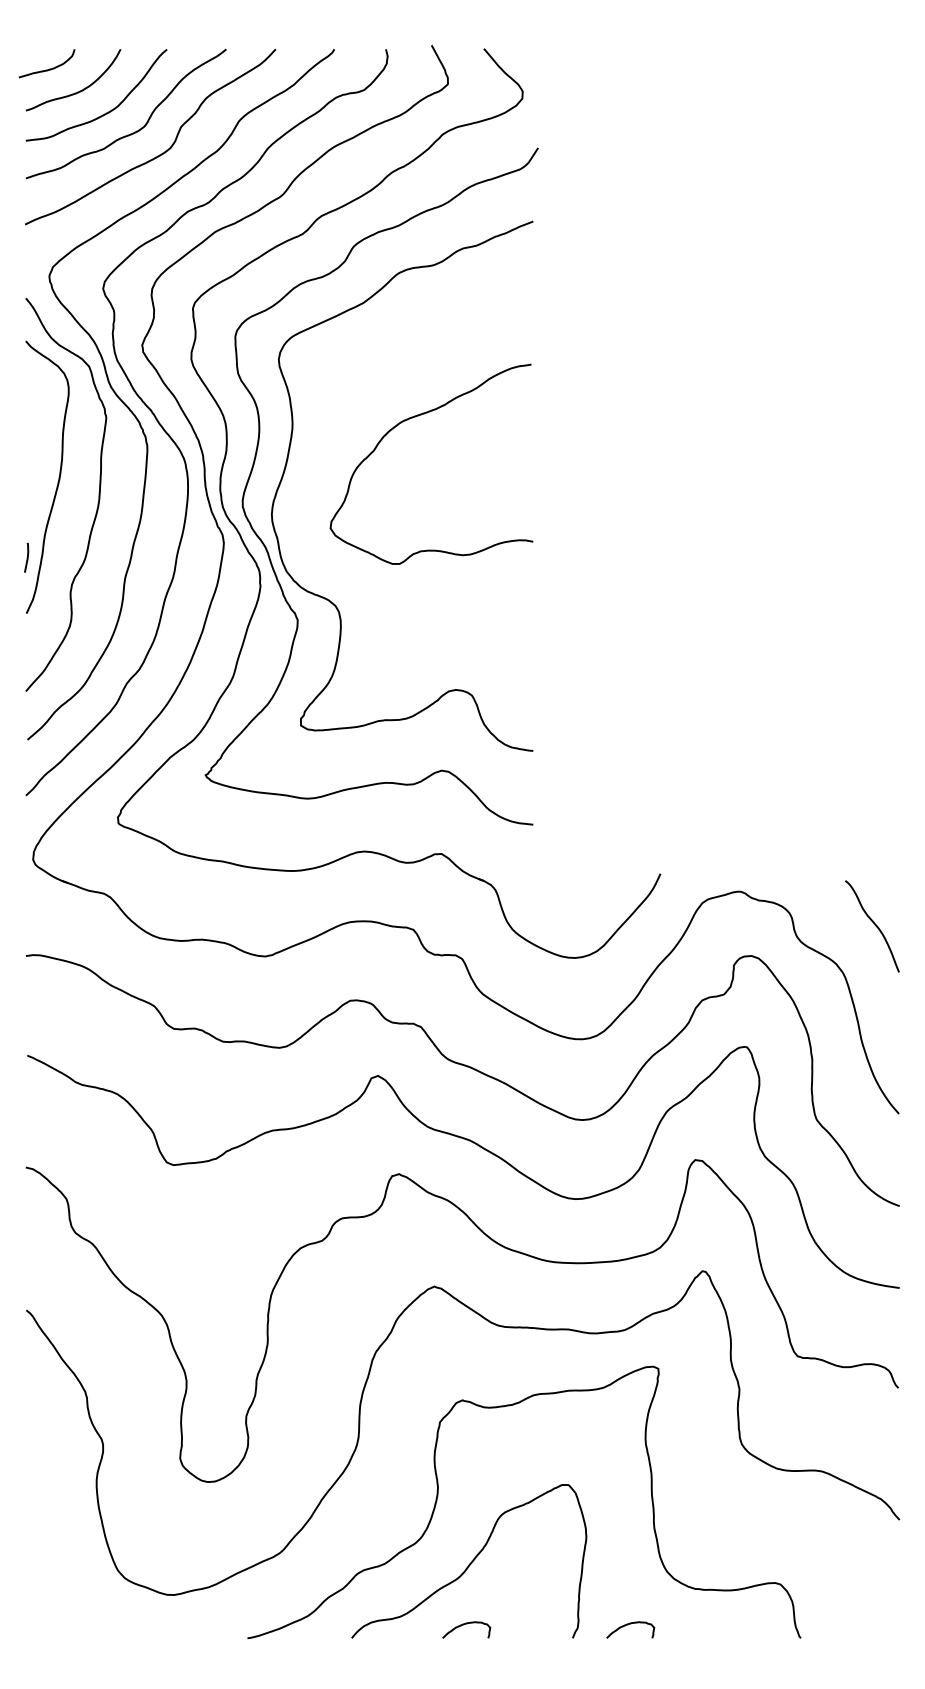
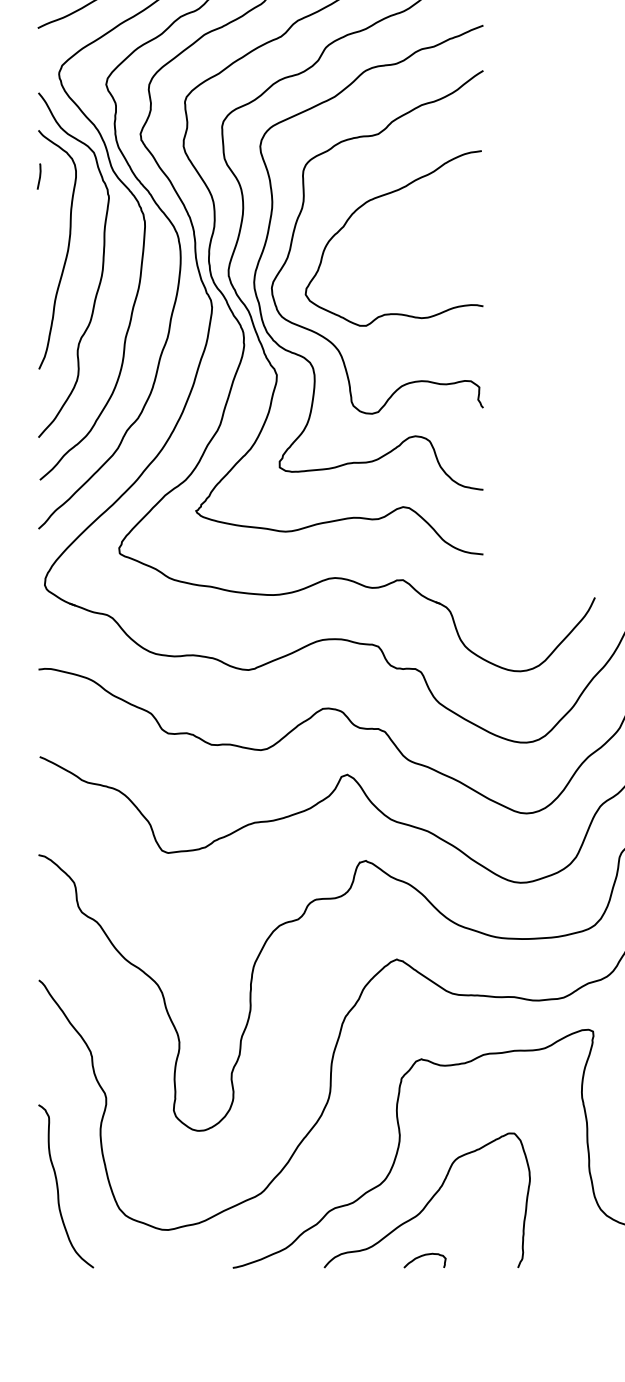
curve: (326, 433) -> (302, 211), added
curve: (26, 557) -> (39, 176), moved
curve: (48, 1545) -> (58, 1186), added
curve: (628, 1625) -> (566, 1256), removed

